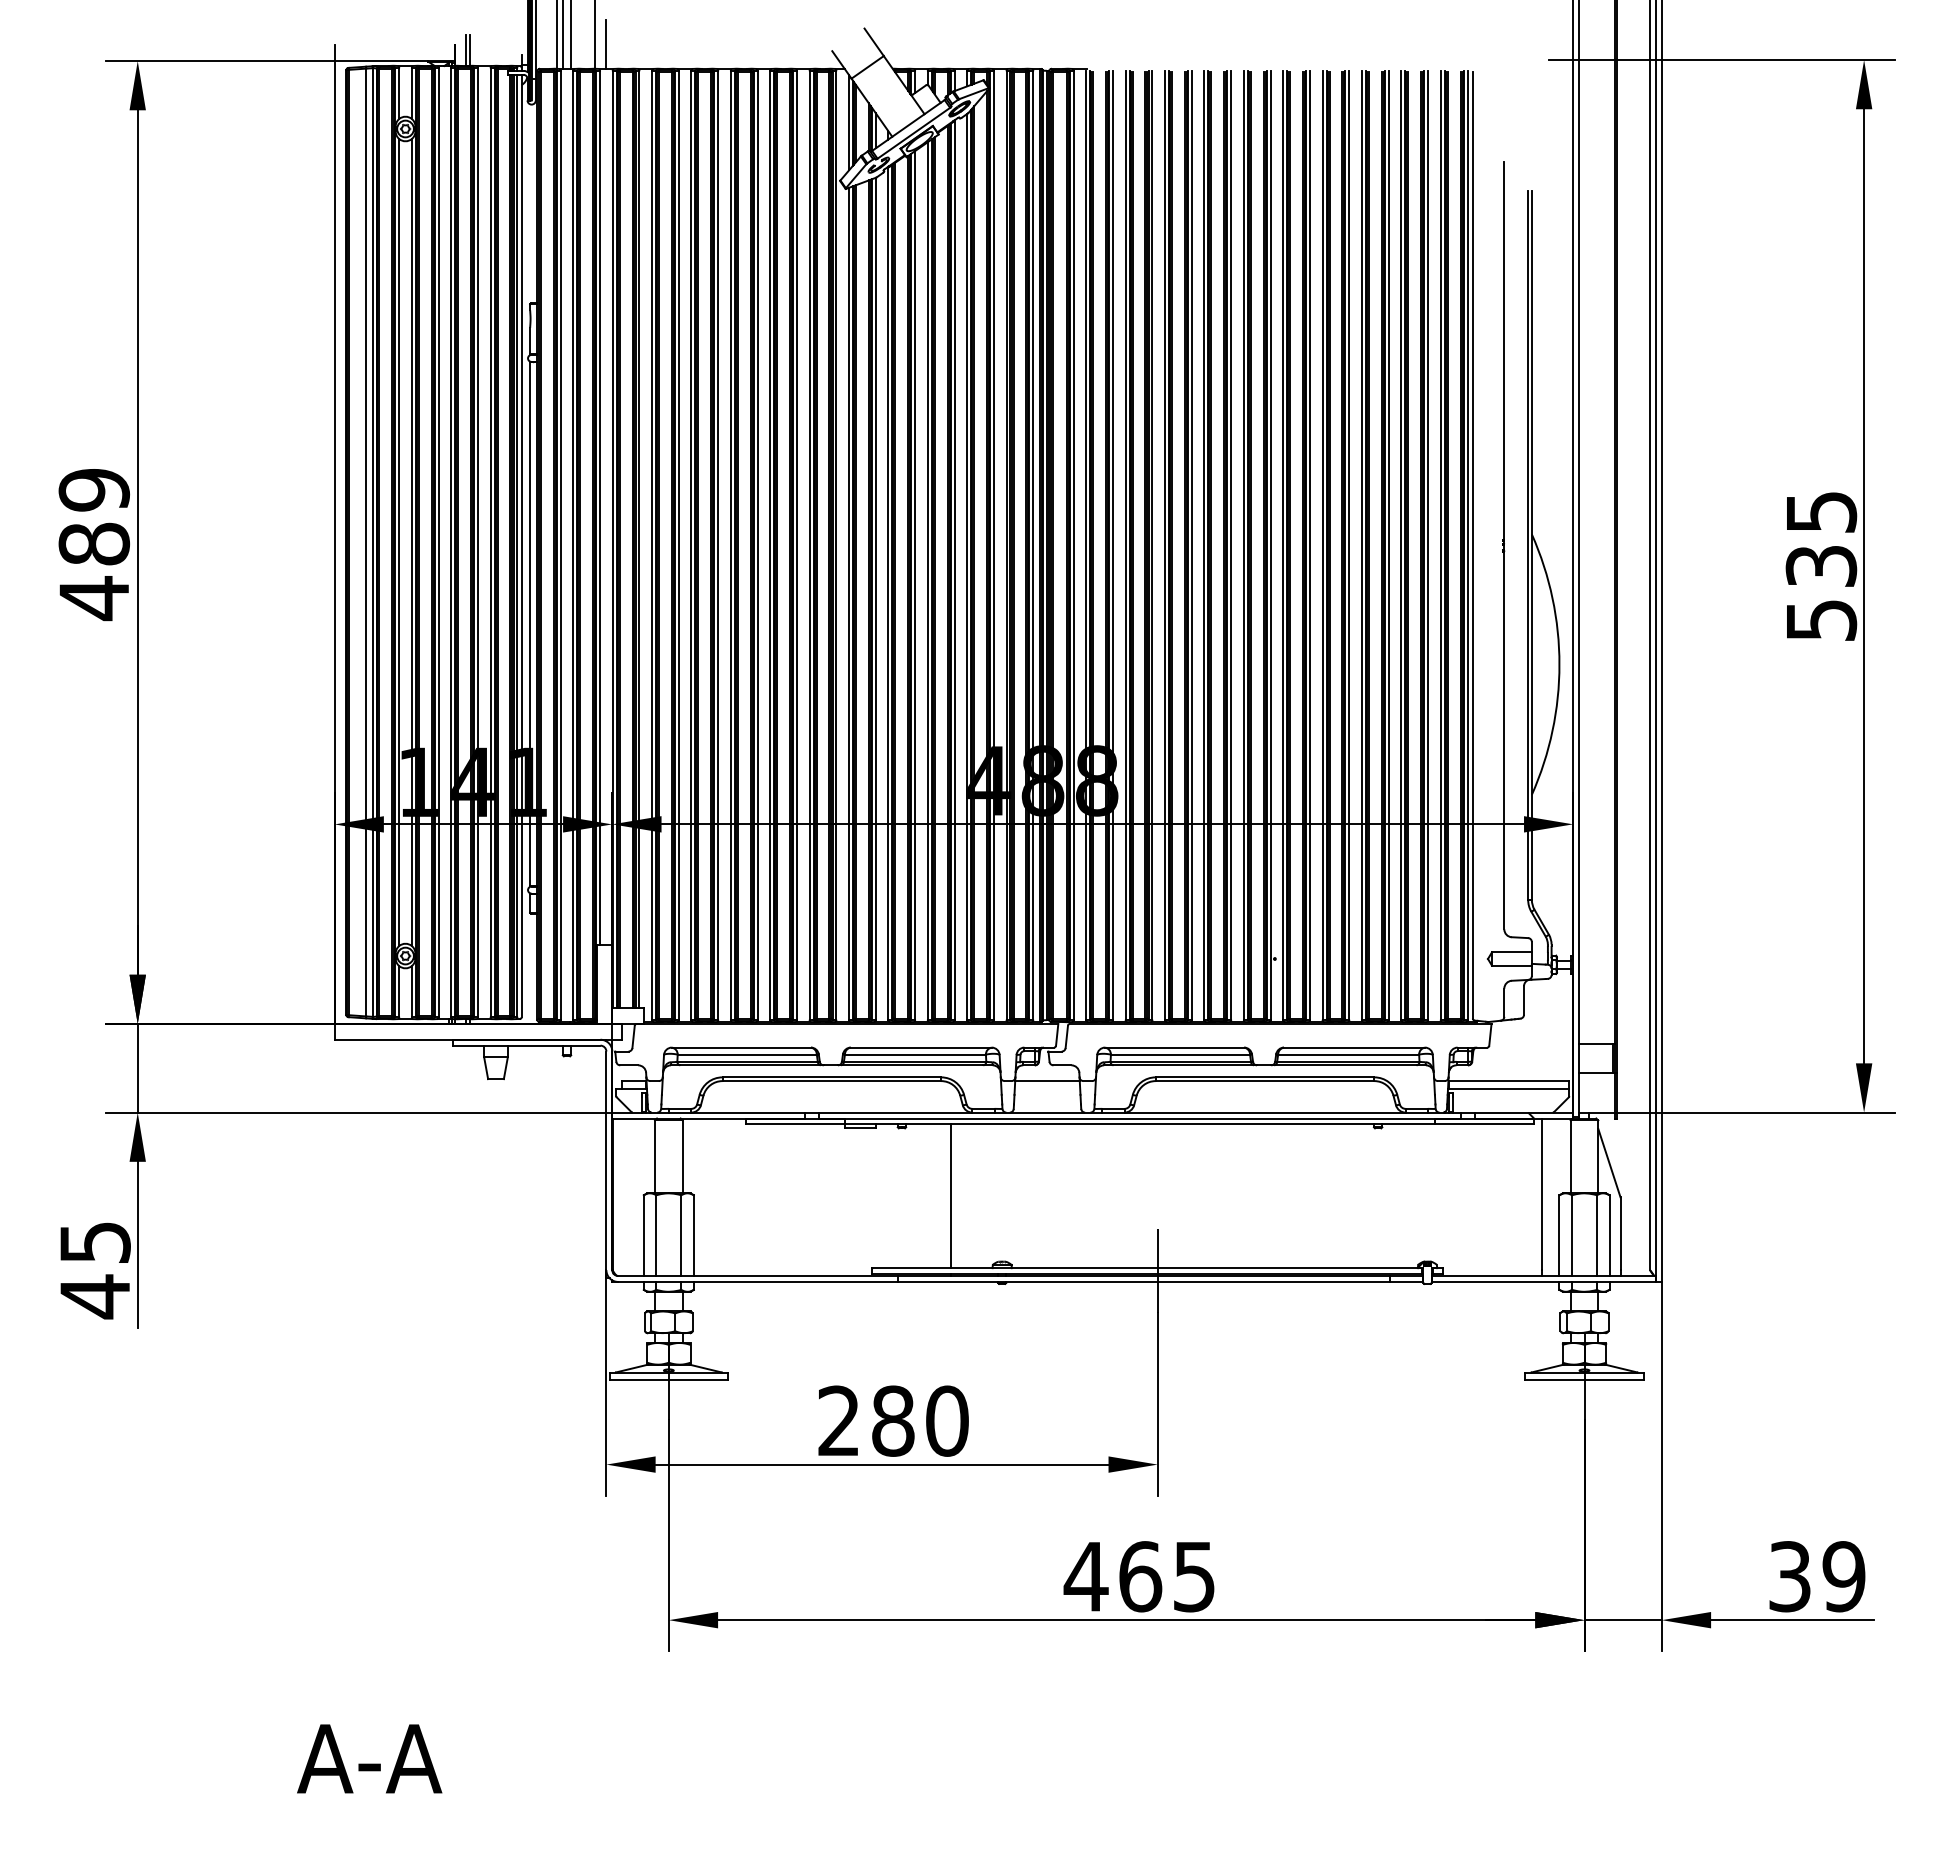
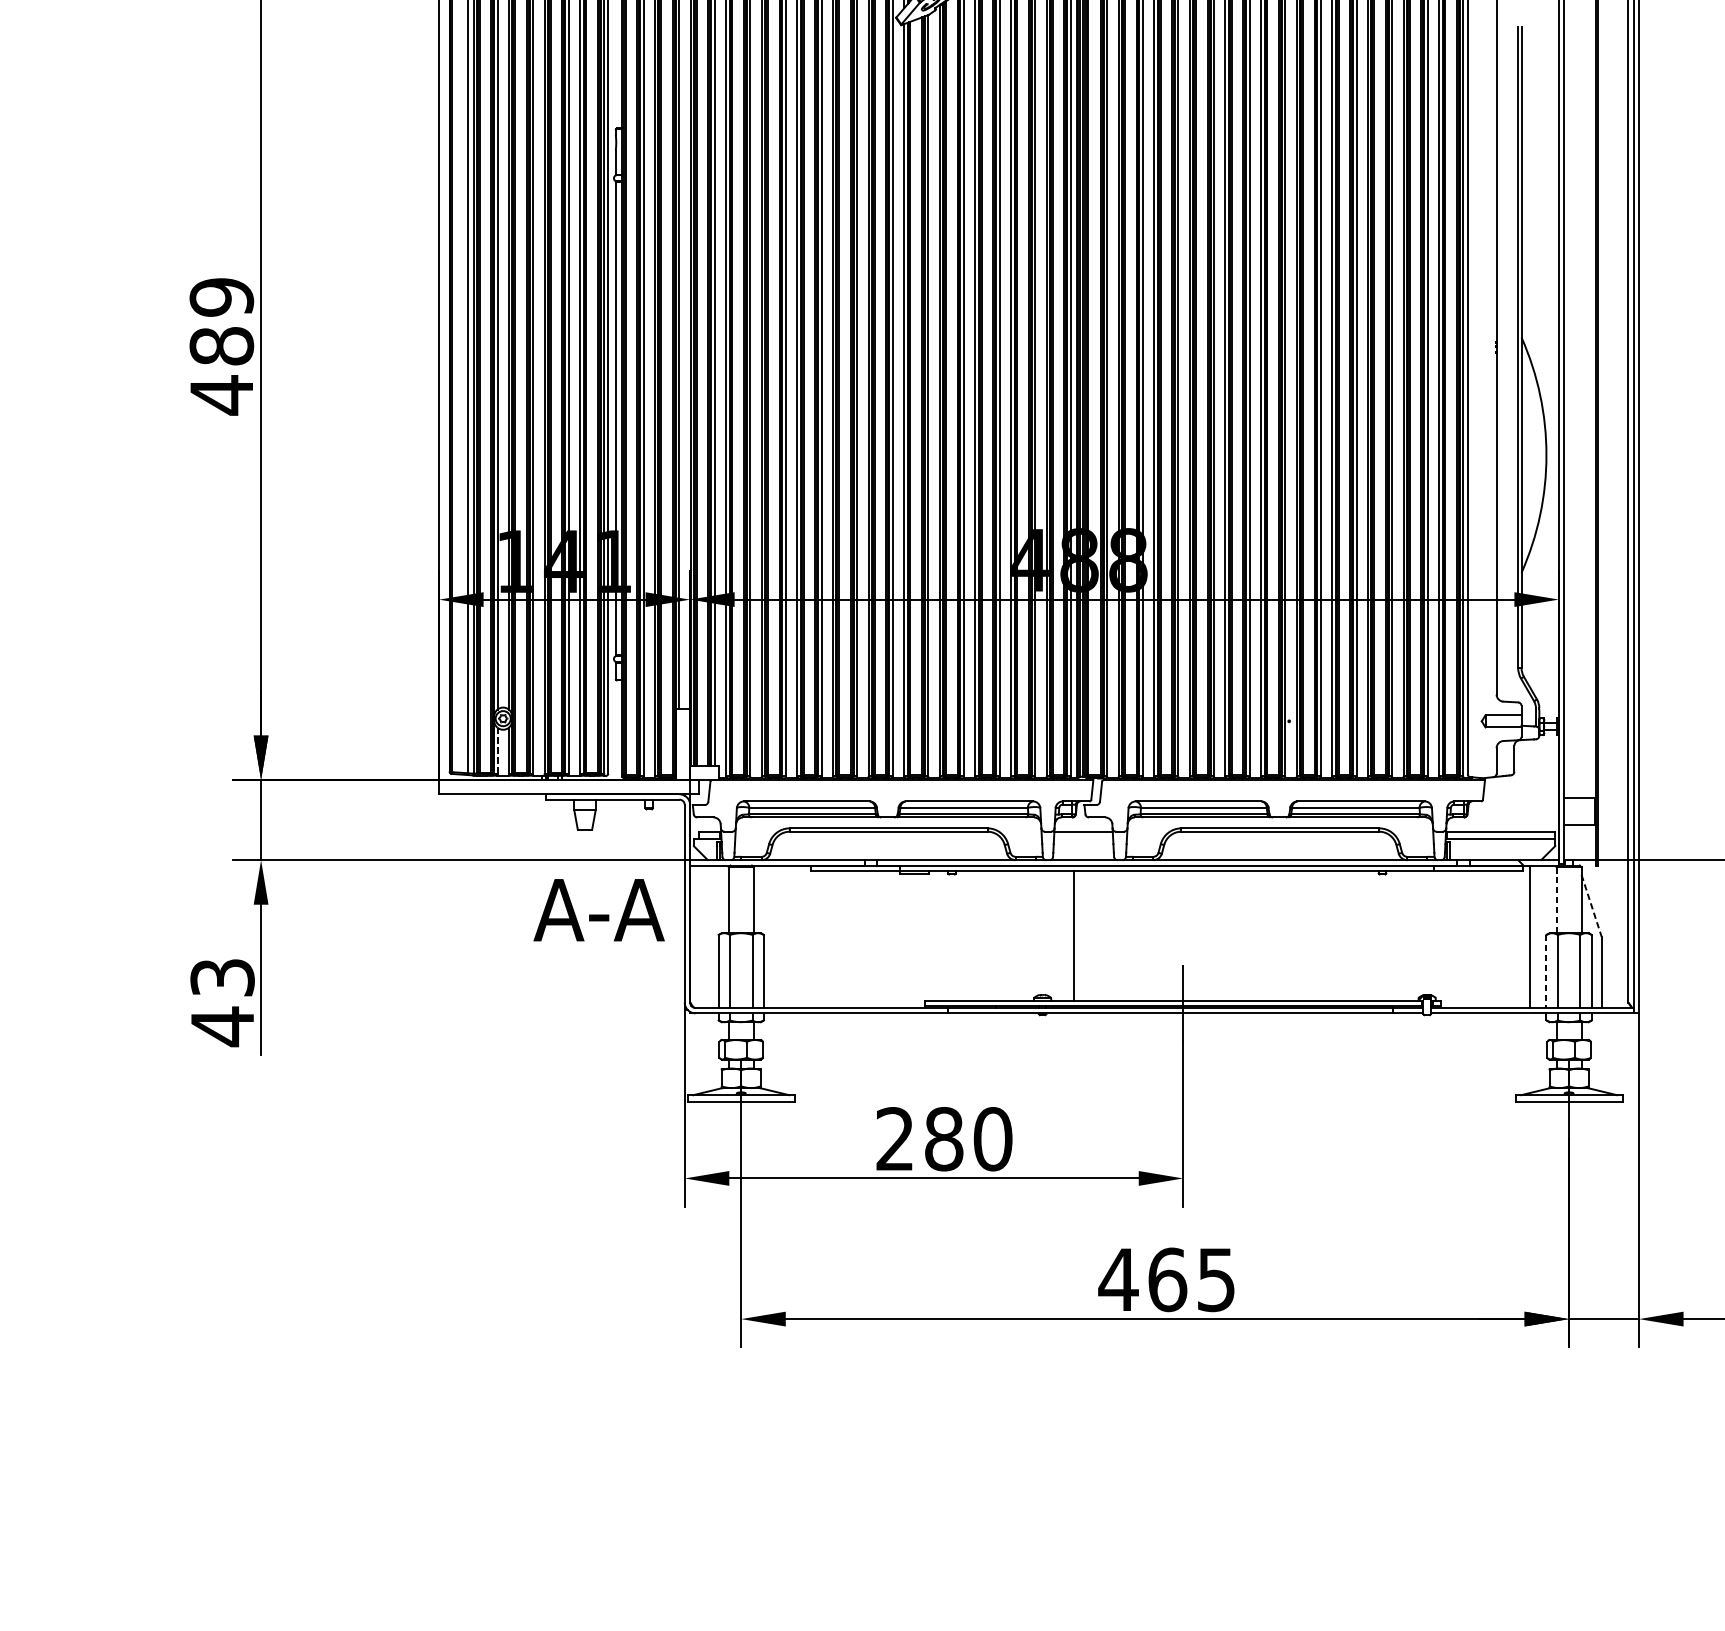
line: (399, 990) -> (497, 749), solid -> dashed
line: (1570, 1156) -> (1556, 899), solid -> dashed
line: (1609, 1163) -> (1591, 906), solid -> dashed
line: (951, 1196) -> (1074, 936), moved
line: (1559, 1236) -> (1546, 972), solid -> dashed
text: (94, 1242) -> (221, 977), 45 -> 43
text: (369, 1758) -> (599, 909), moved

